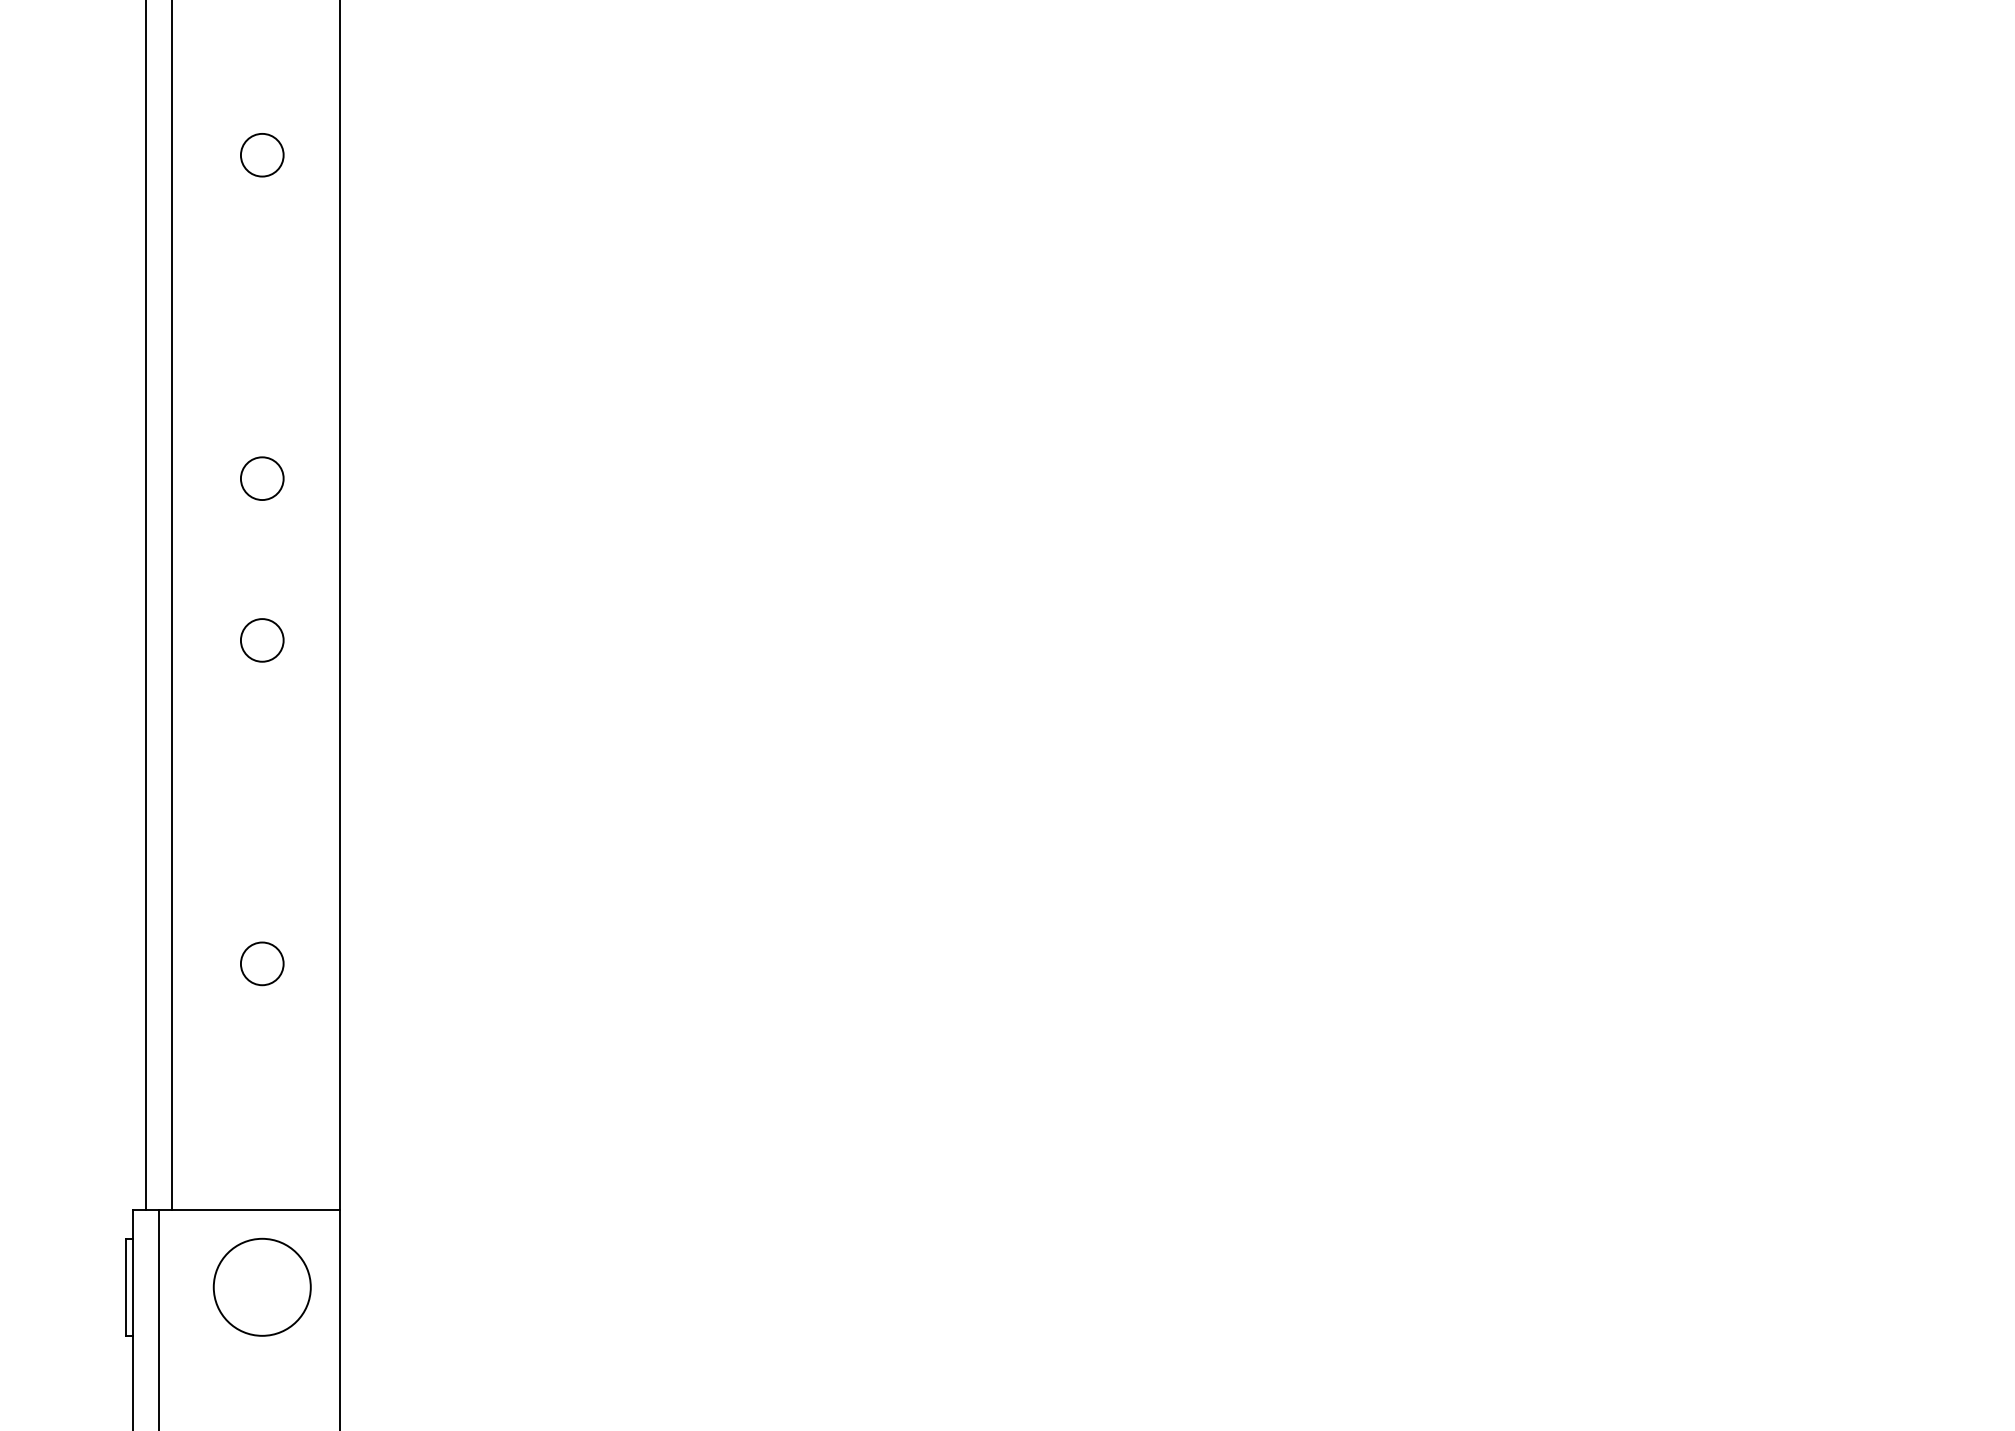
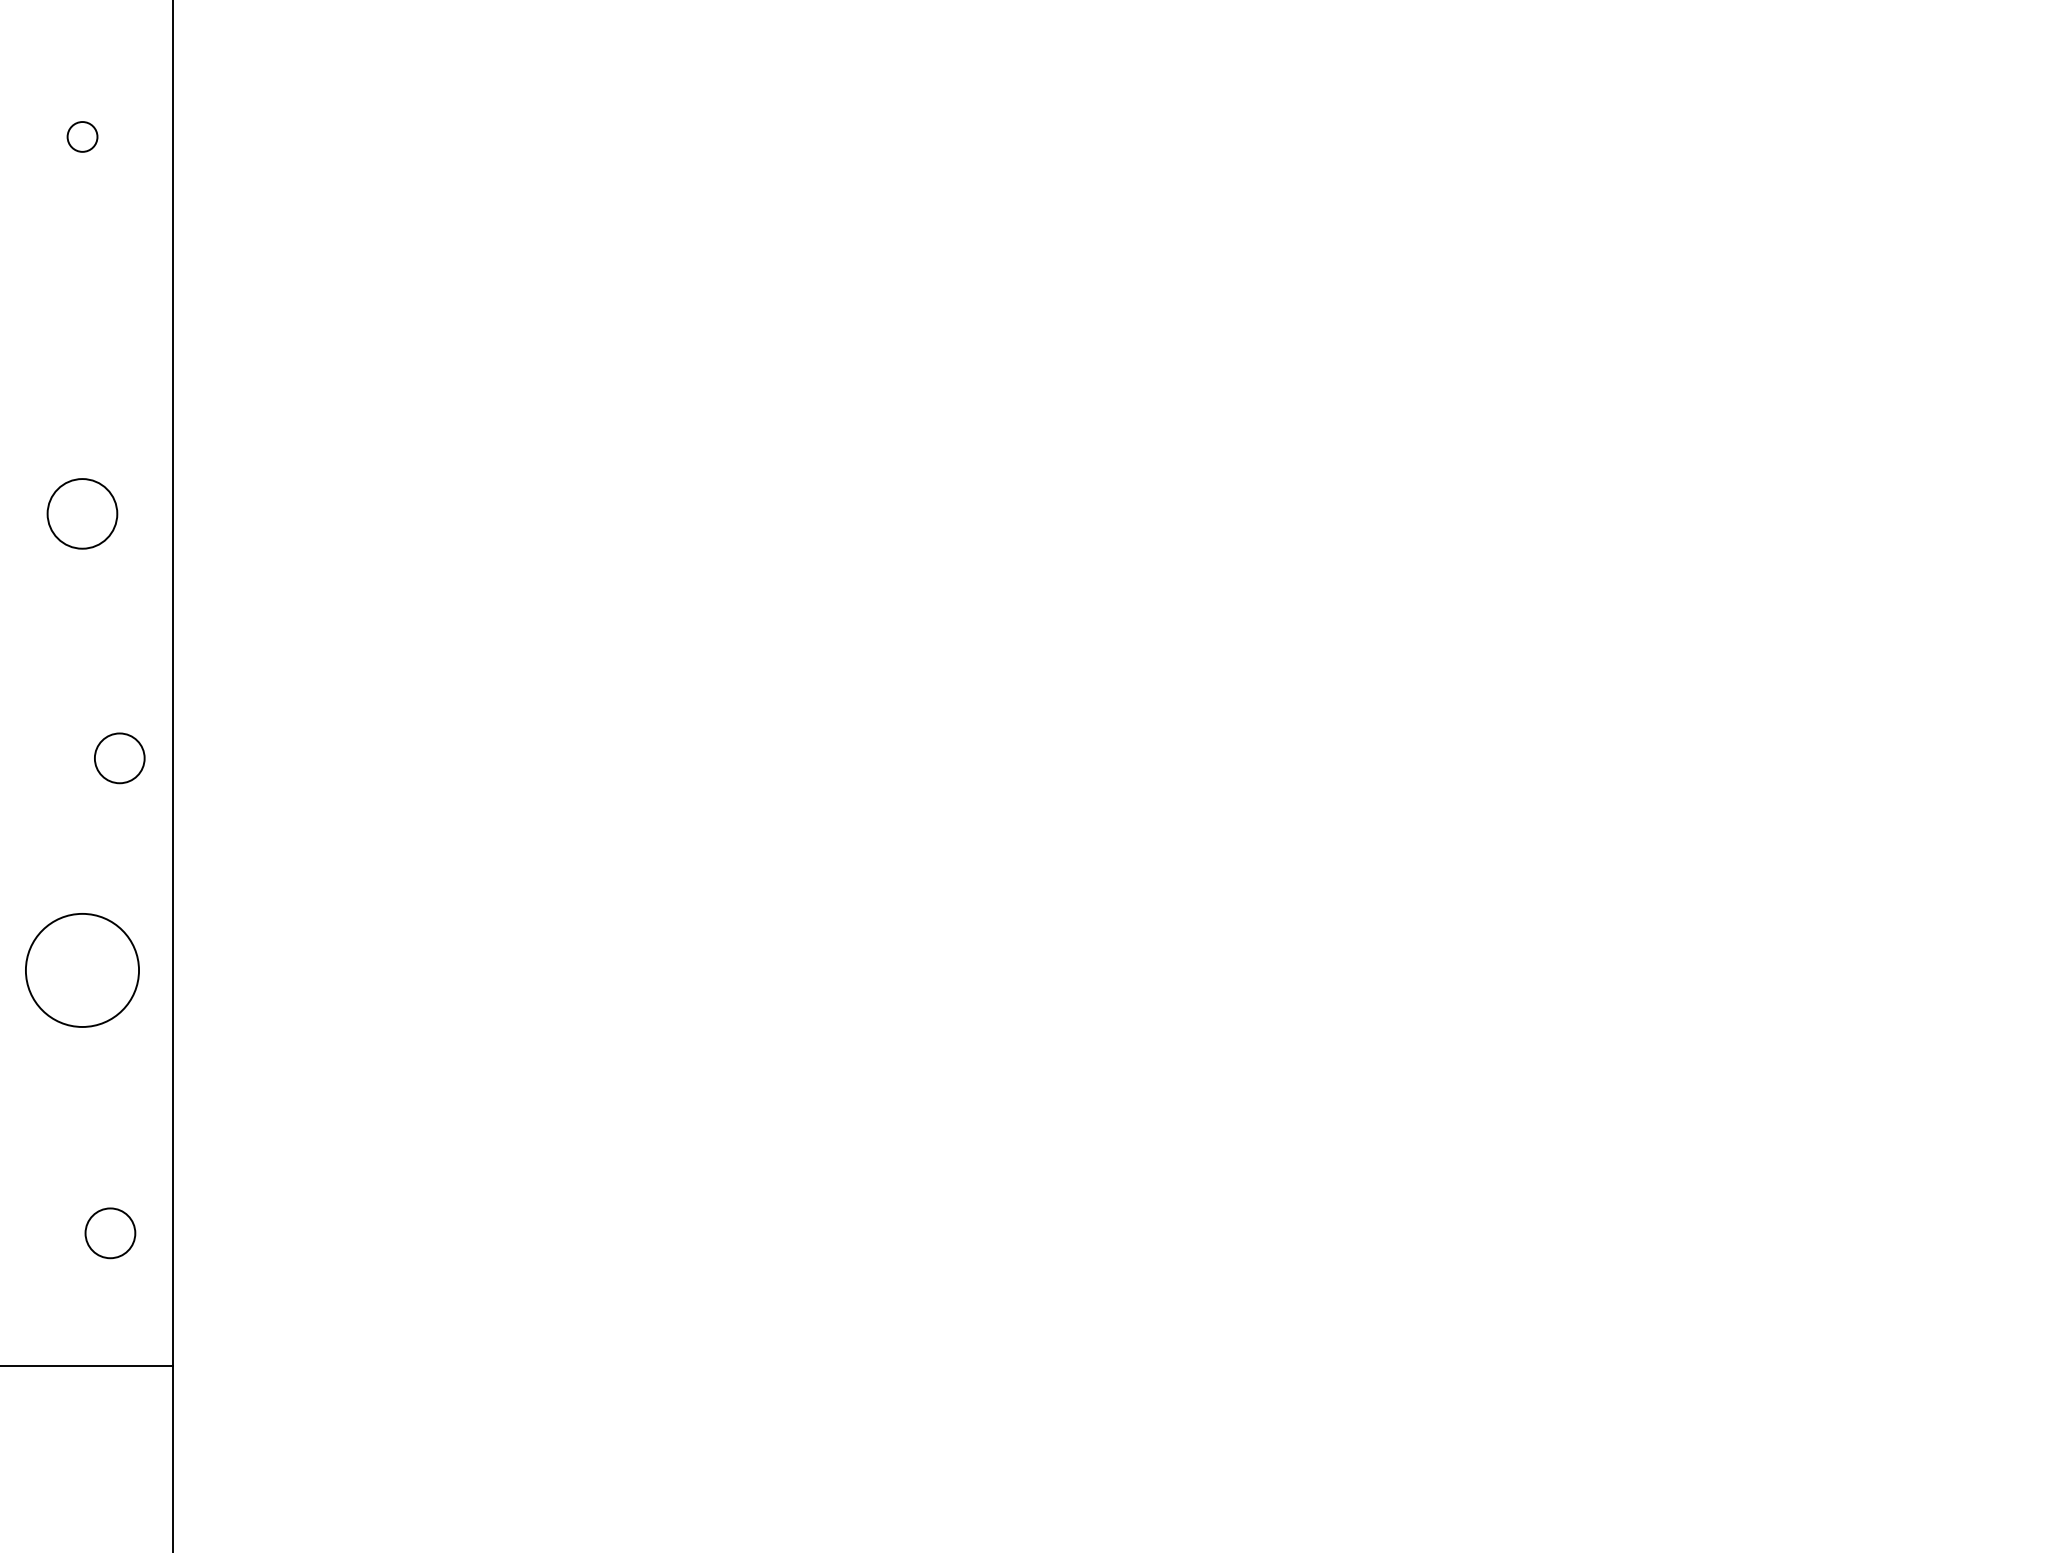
circle: (262, 155) -> (82, 137), size x0.6
circle: (261, 478) -> (81, 513), size x1.4
circle: (262, 640) -> (119, 758), moved
circle: (262, 963) -> (110, 1232), moved
circle: (261, 1286) -> (81, 969), moved

